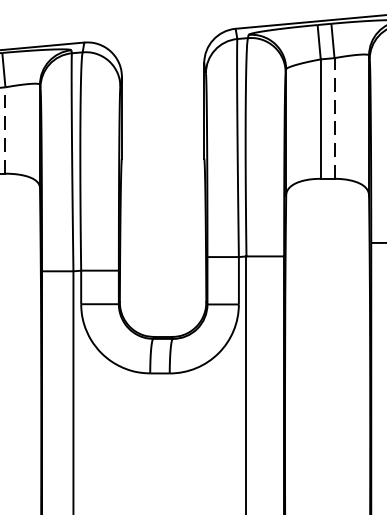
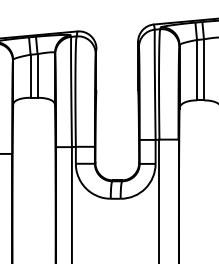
line: (333, 117) -> (203, 69), dashed -> solid
line: (5, 129) -> (37, 75), dashed -> solid

